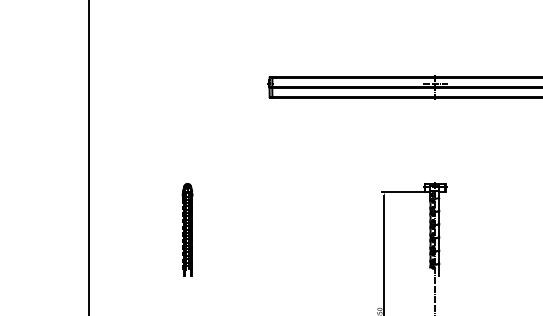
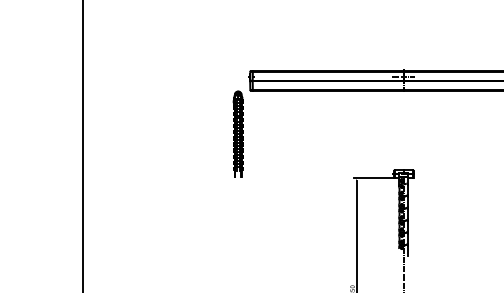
part: (186, 229) -> (237, 133), moved

